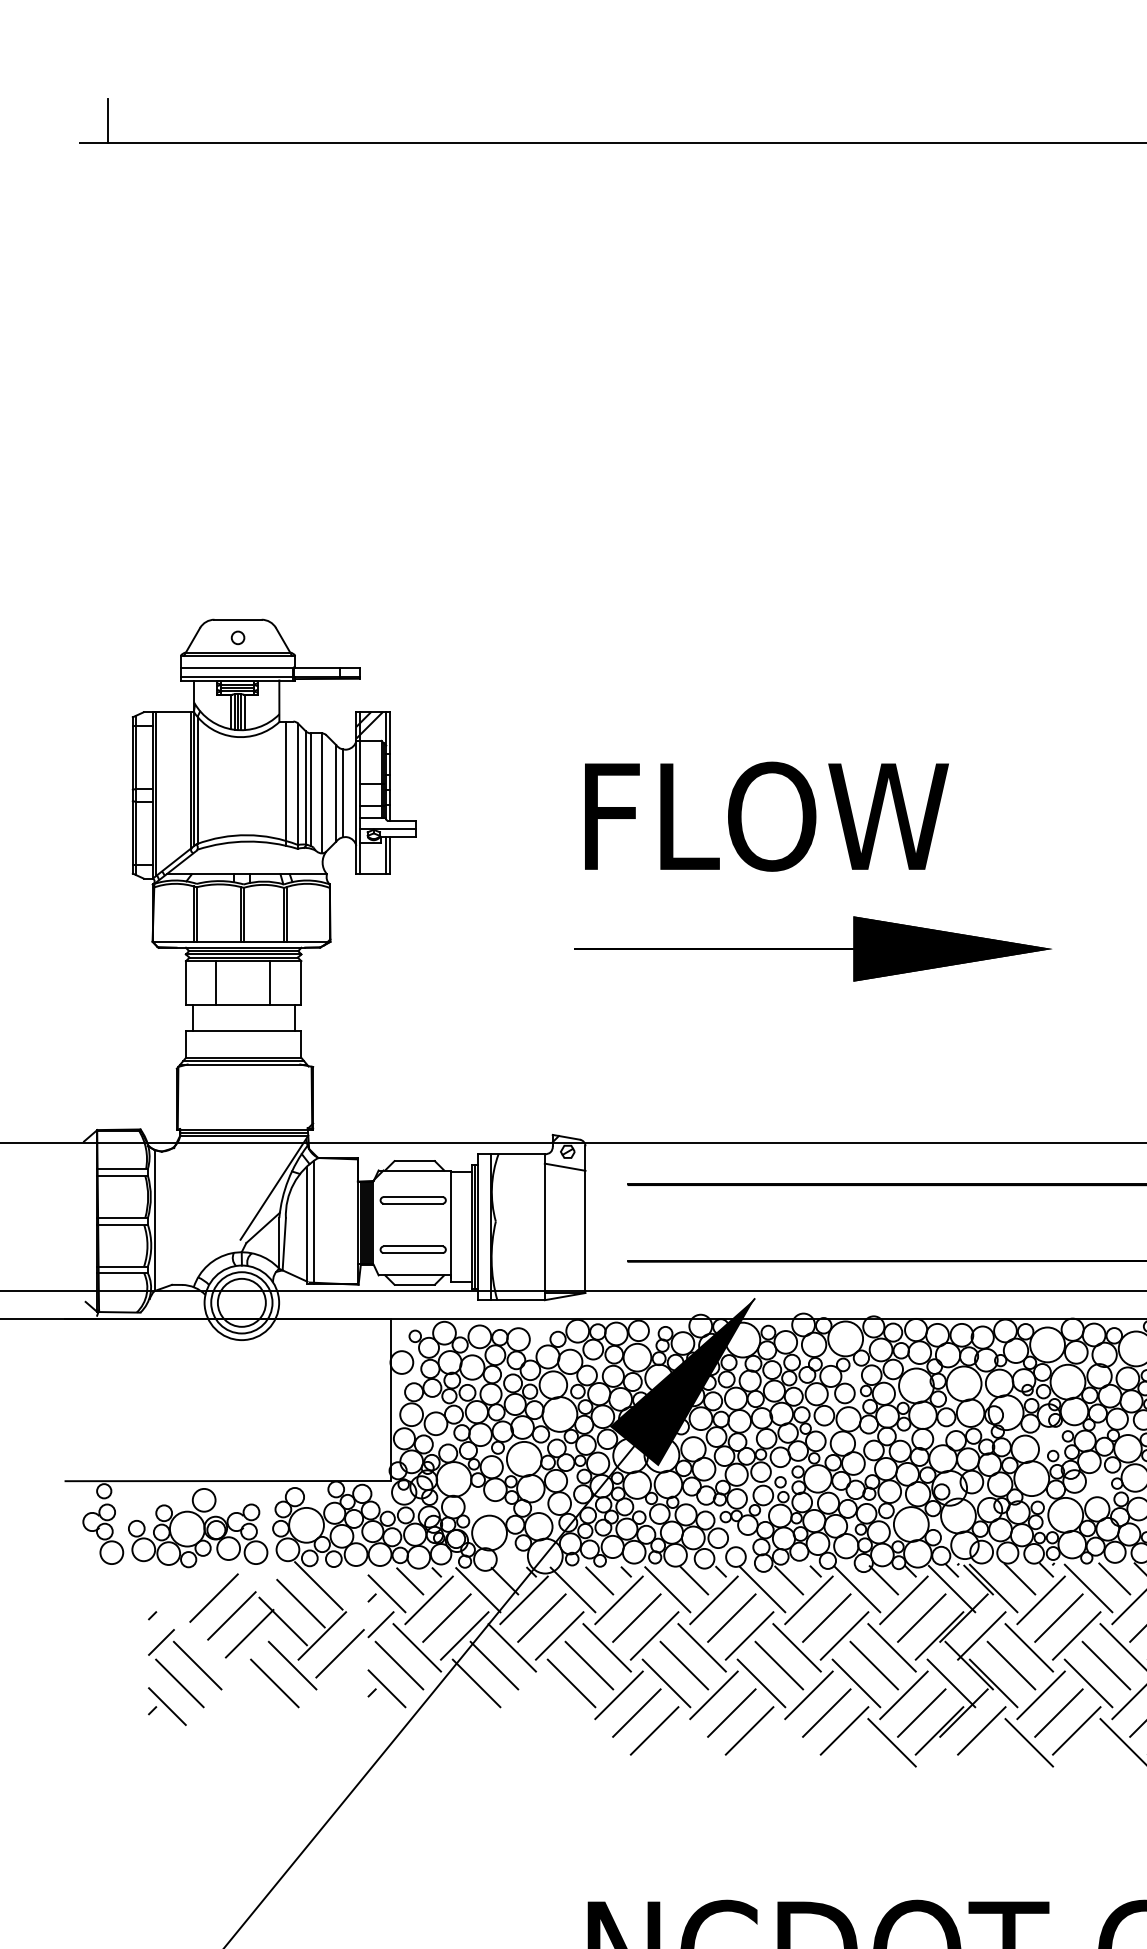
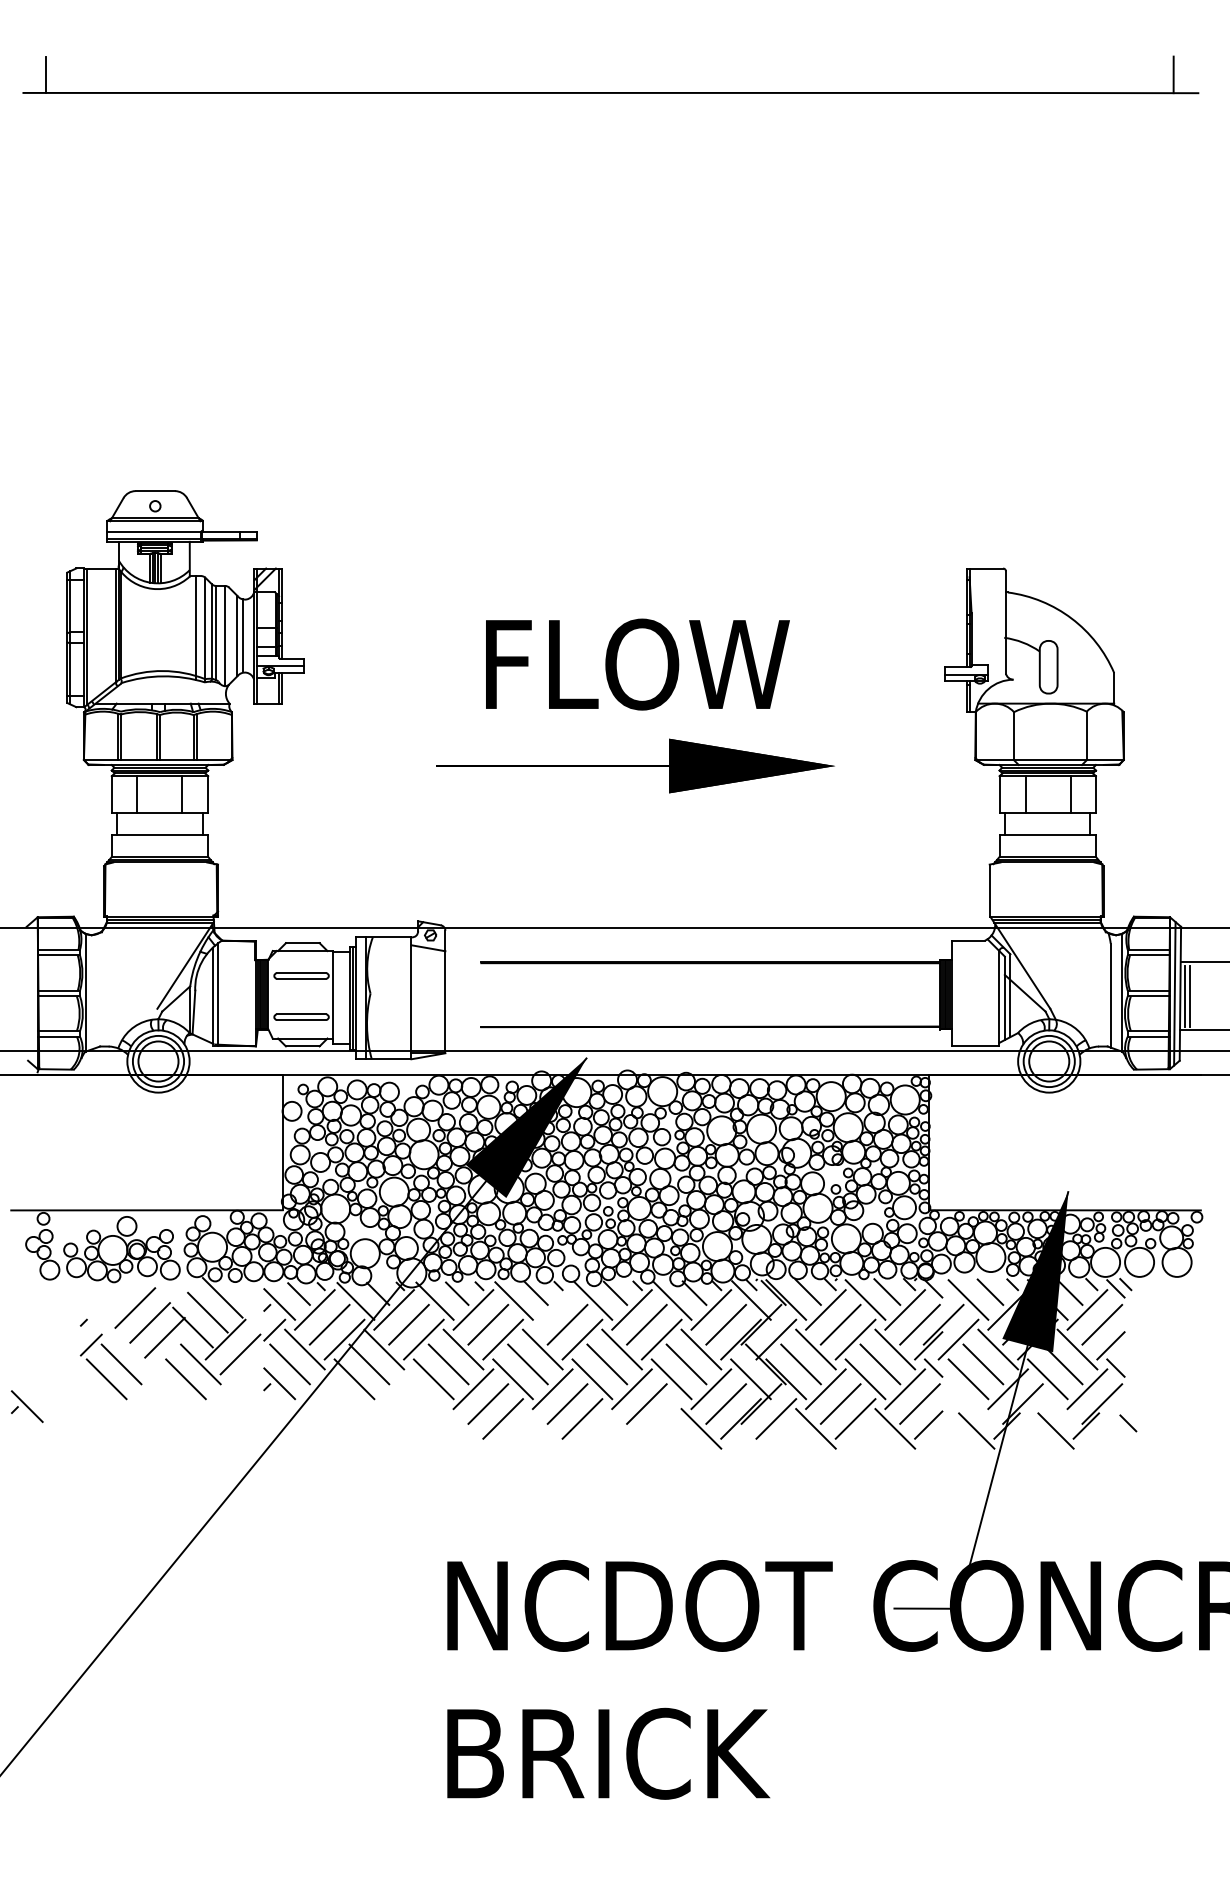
text: (766, 816) -> (637, 664), moved
line: (713, 1599) -> (552, 1309), removed
part: (166, 1706) -> (26, 1406), moved
line: (844, 1730) -> (661, 1418), removed

